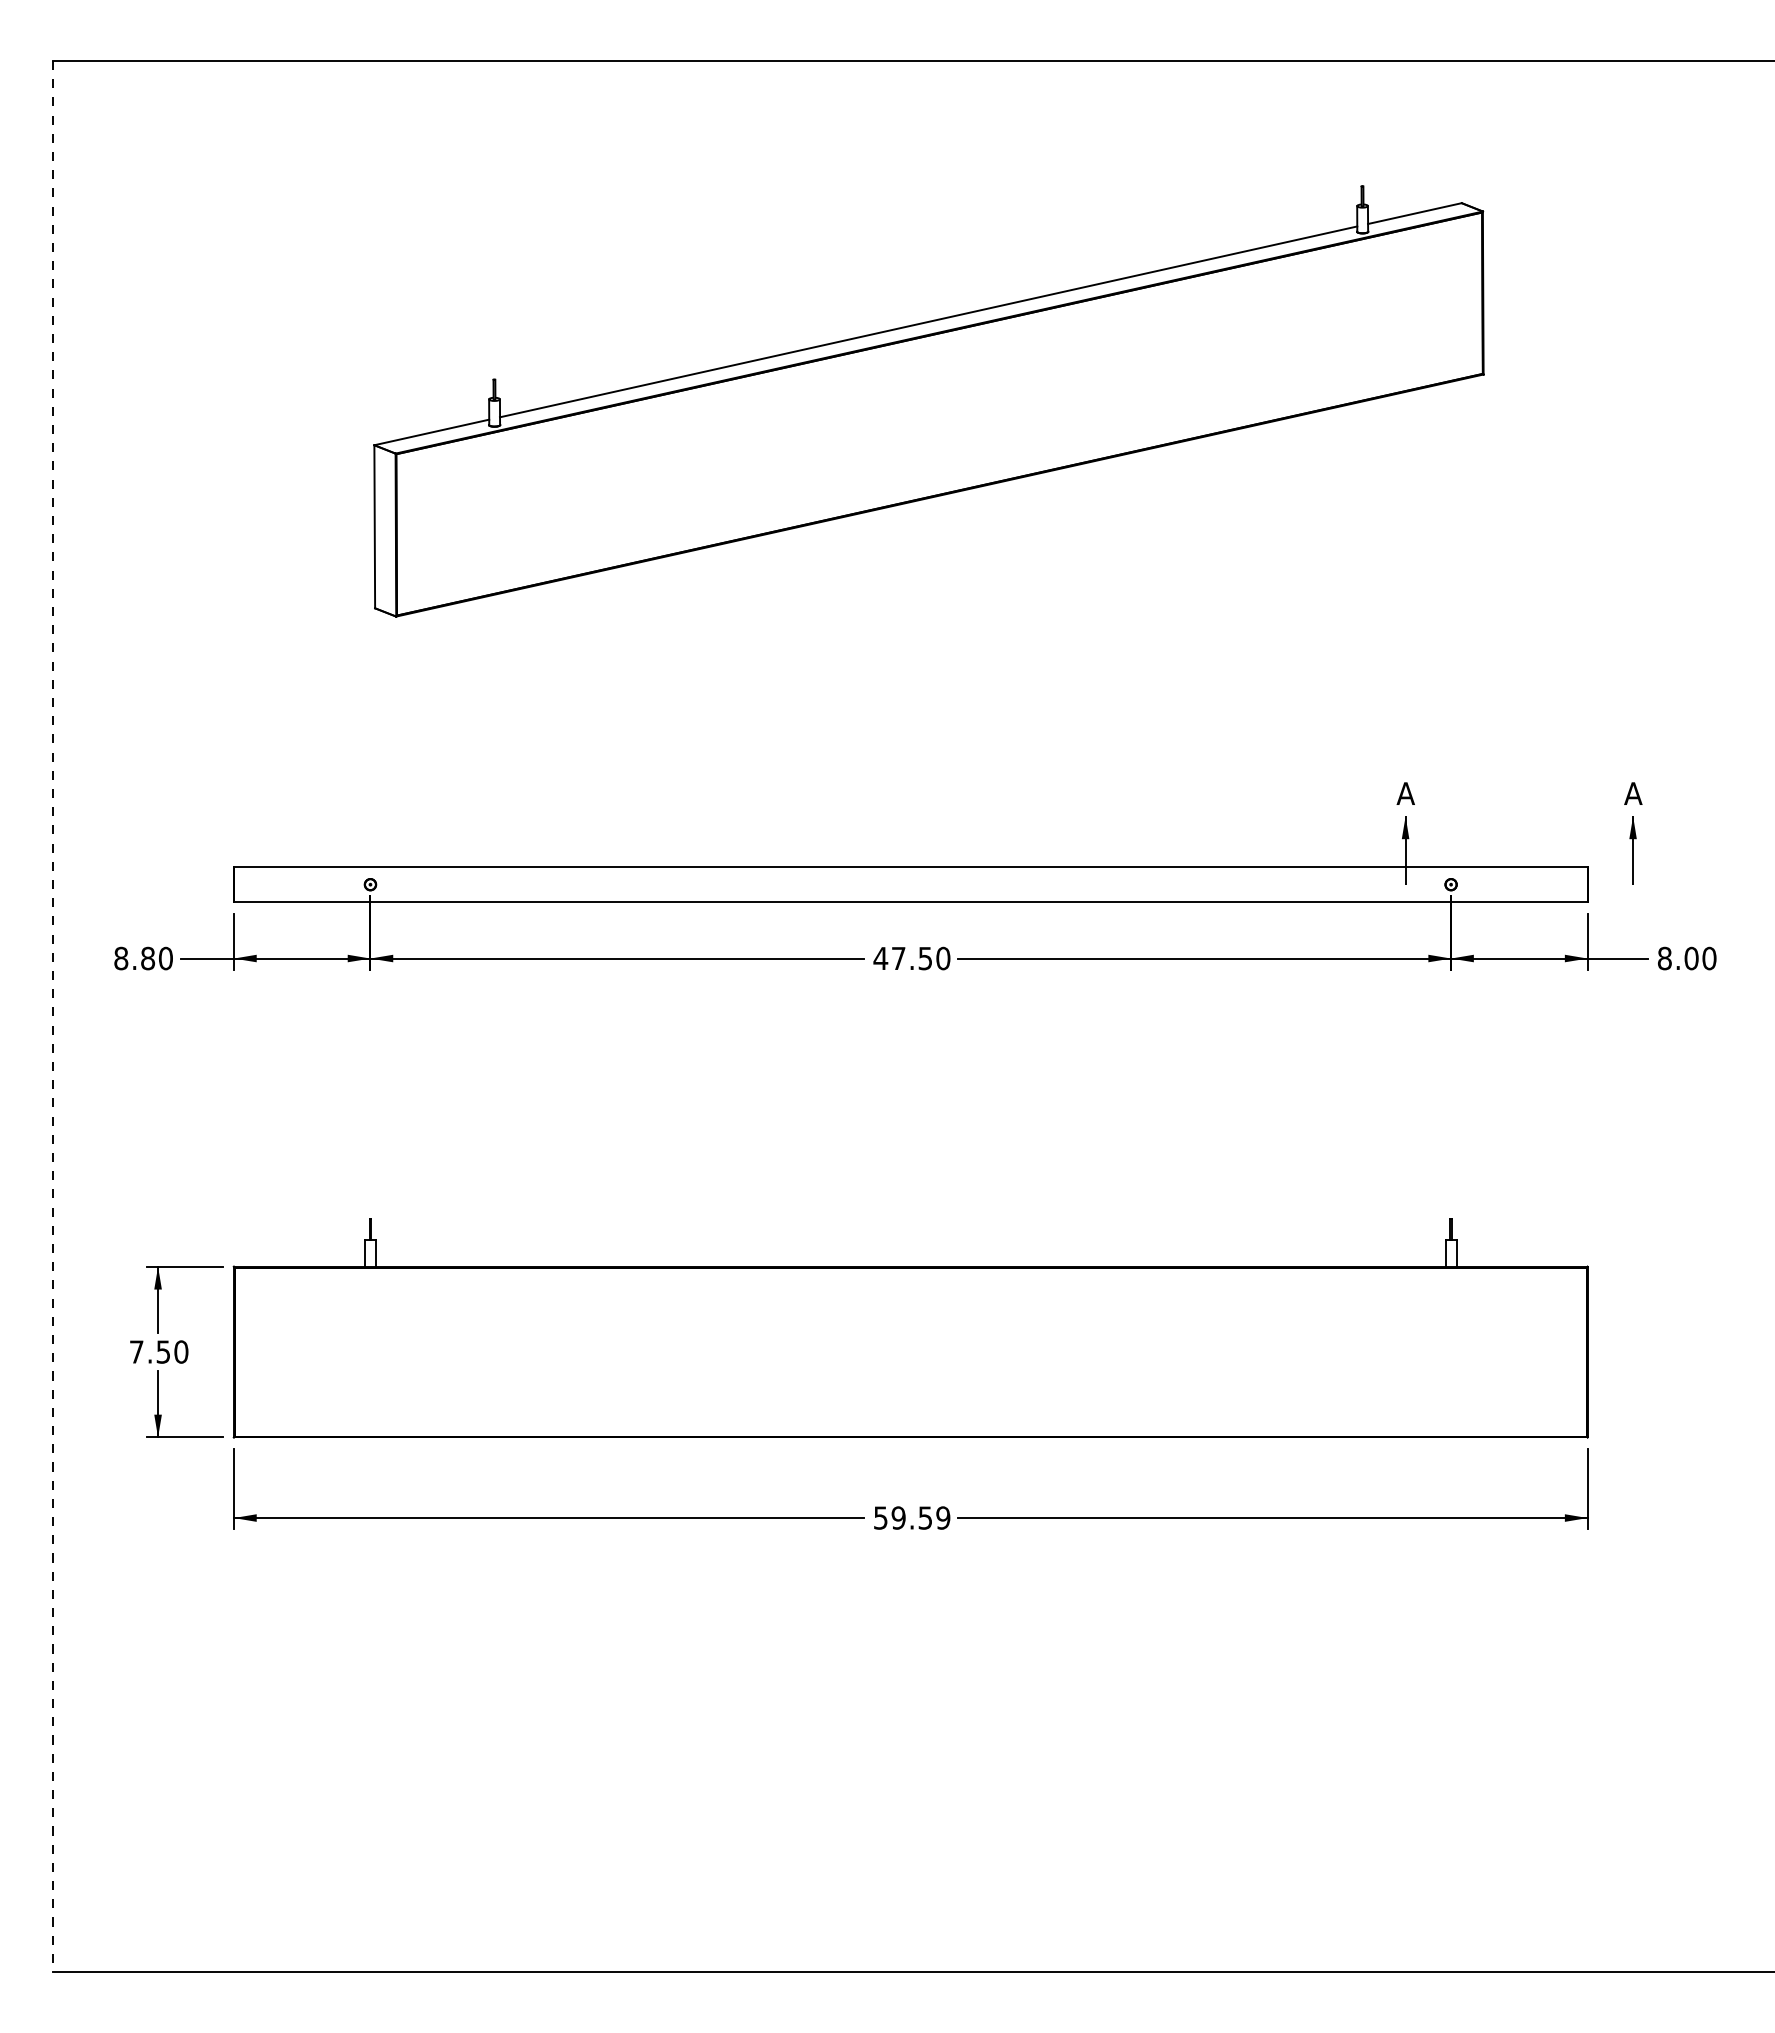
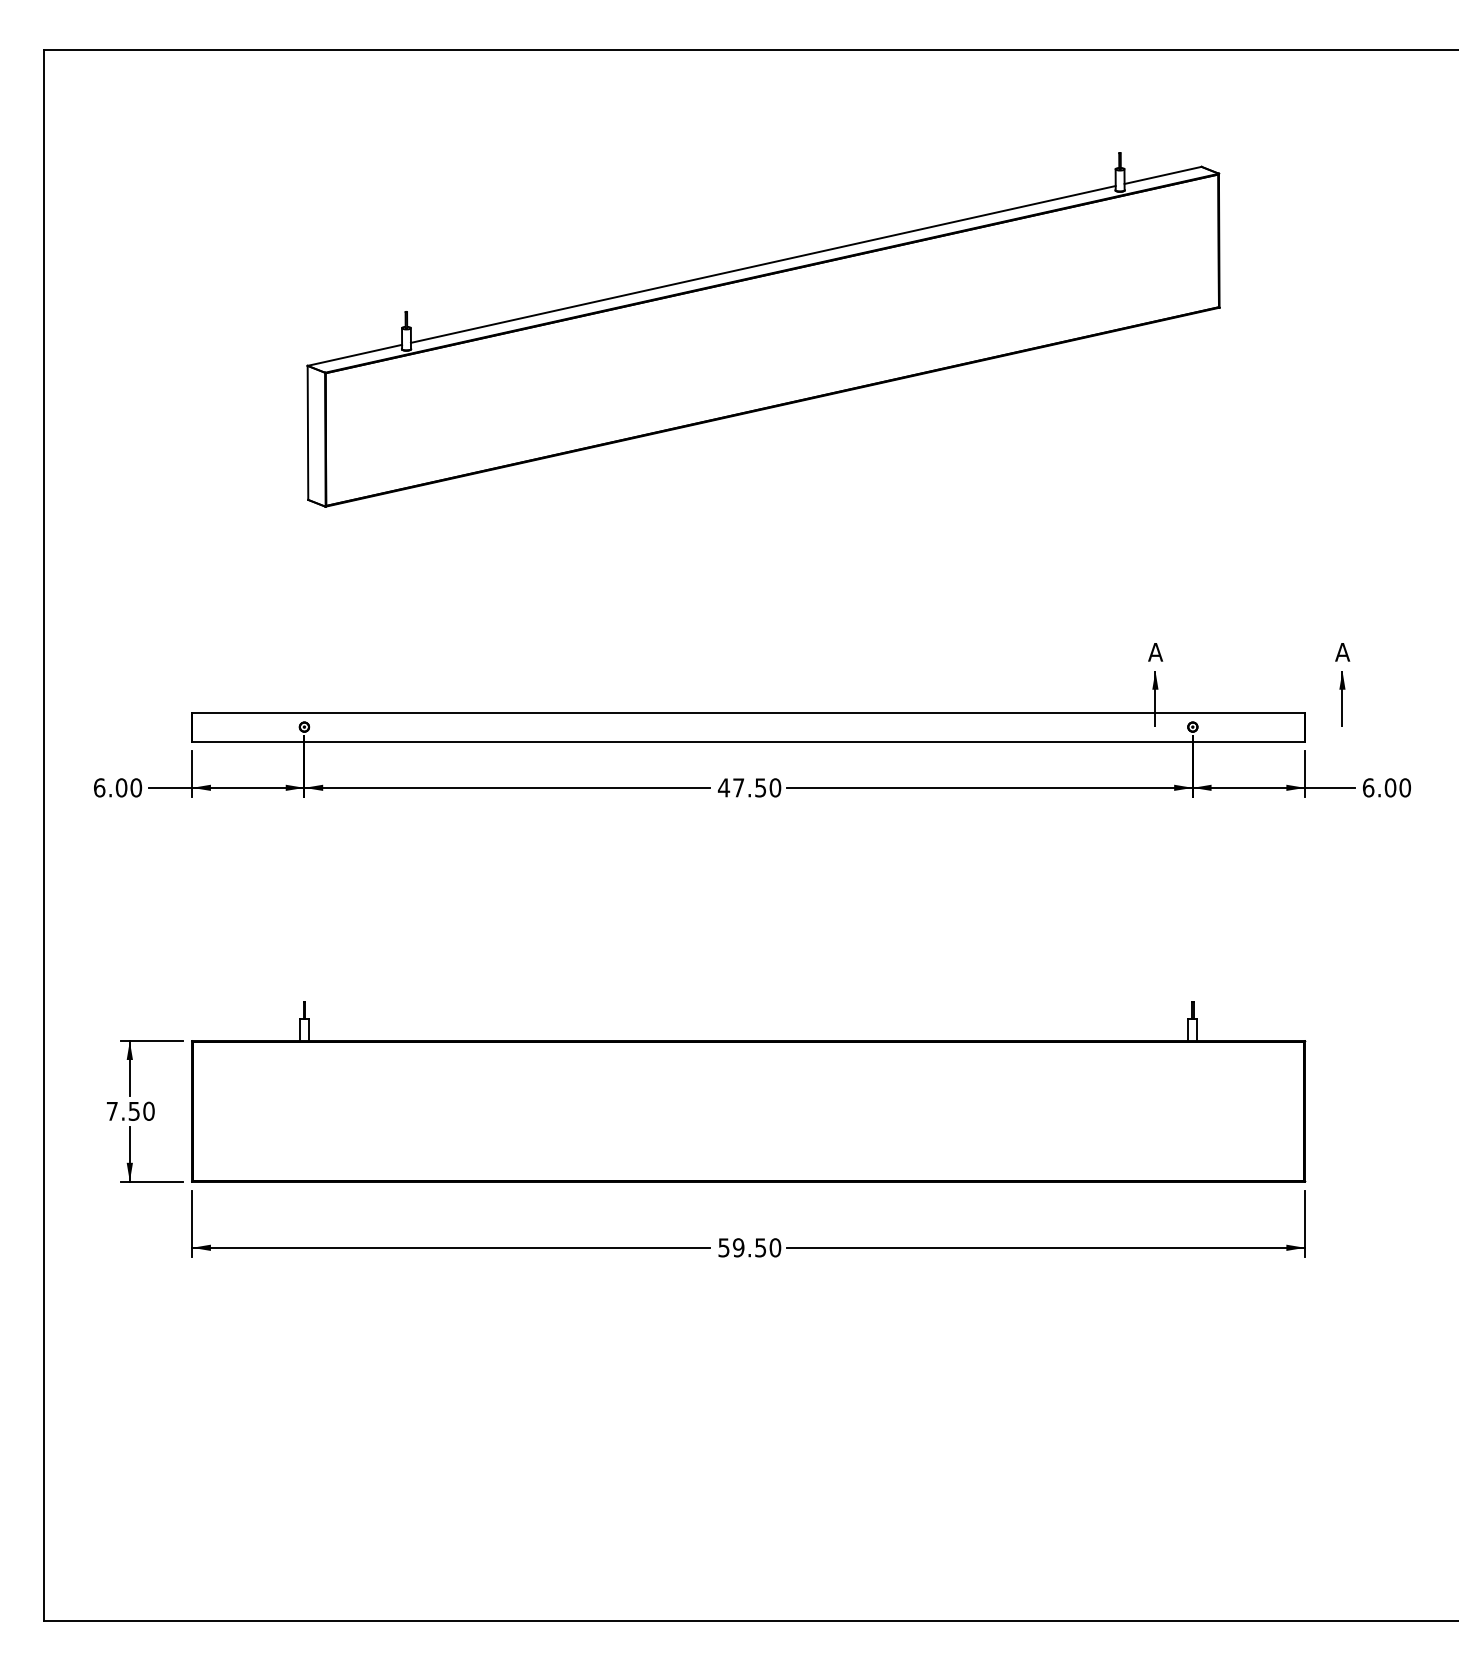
text: (134, 958) -> (110, 787), 8.80 -> 6.00
text: (1664, 958) -> (1368, 787), 8.00 -> 6.00
line: (53, 1016) -> (43, 835), dashed -> solid
text: (943, 1517) -> (775, 1247), 59.59 -> 59.50

